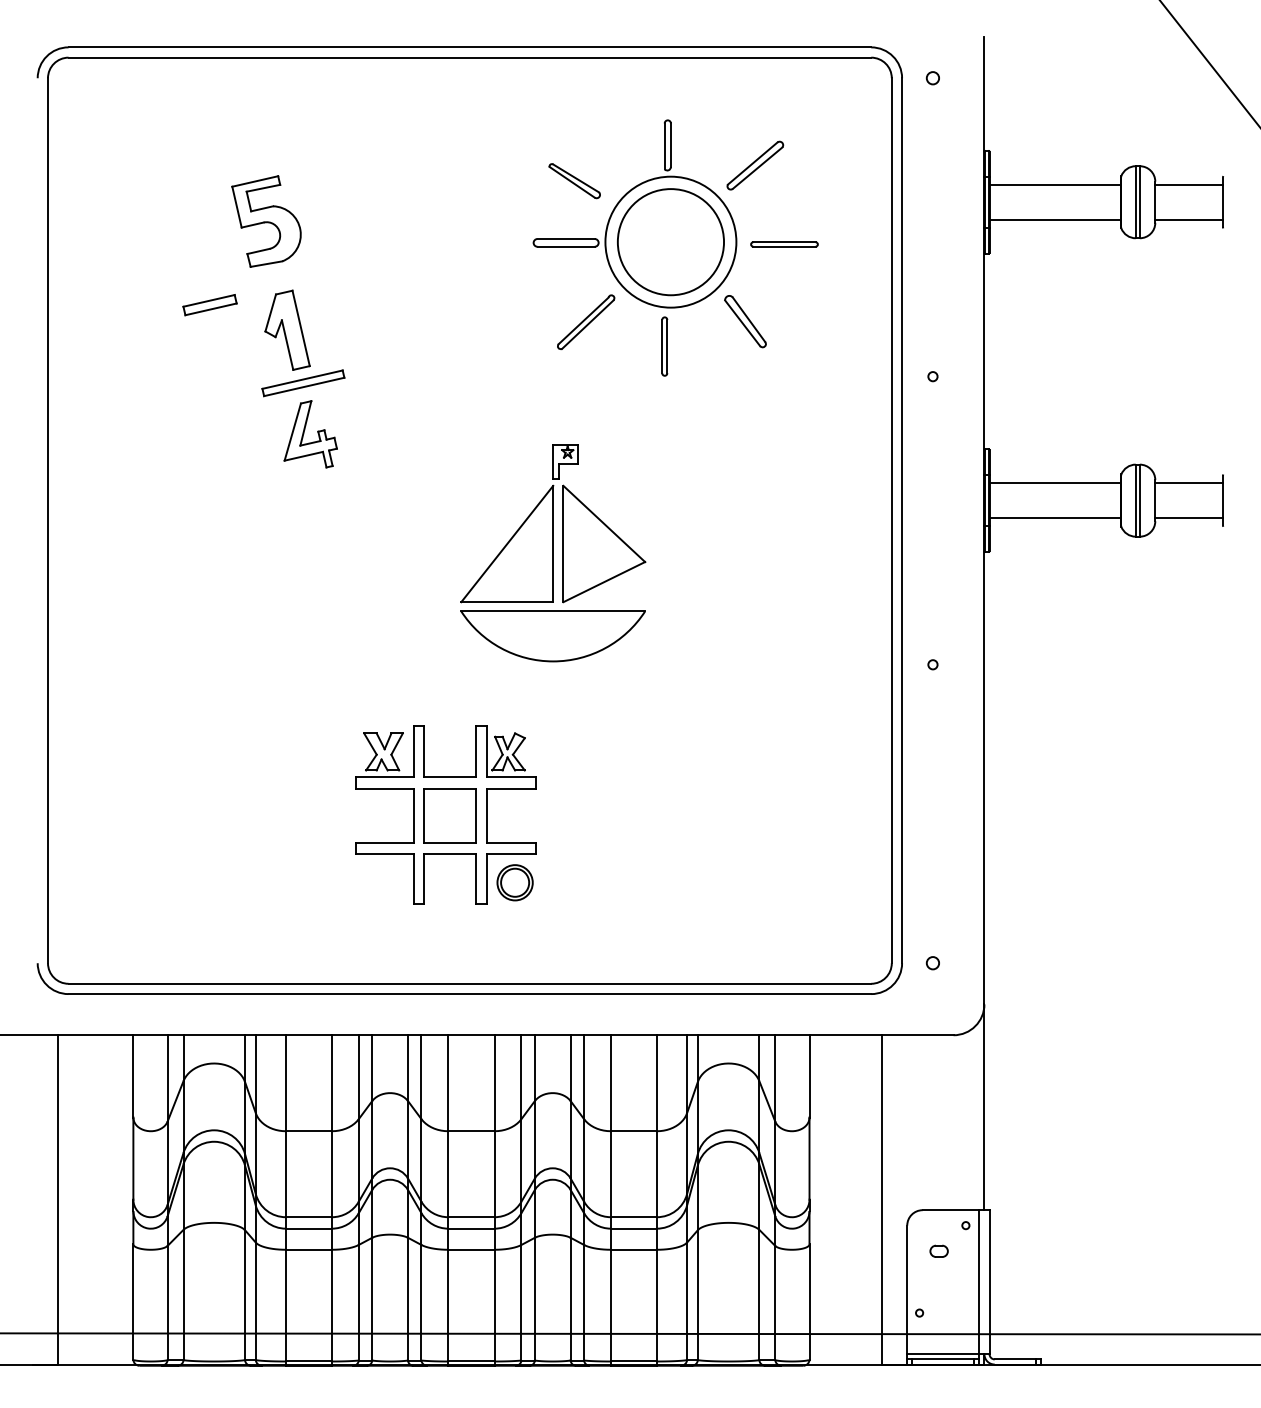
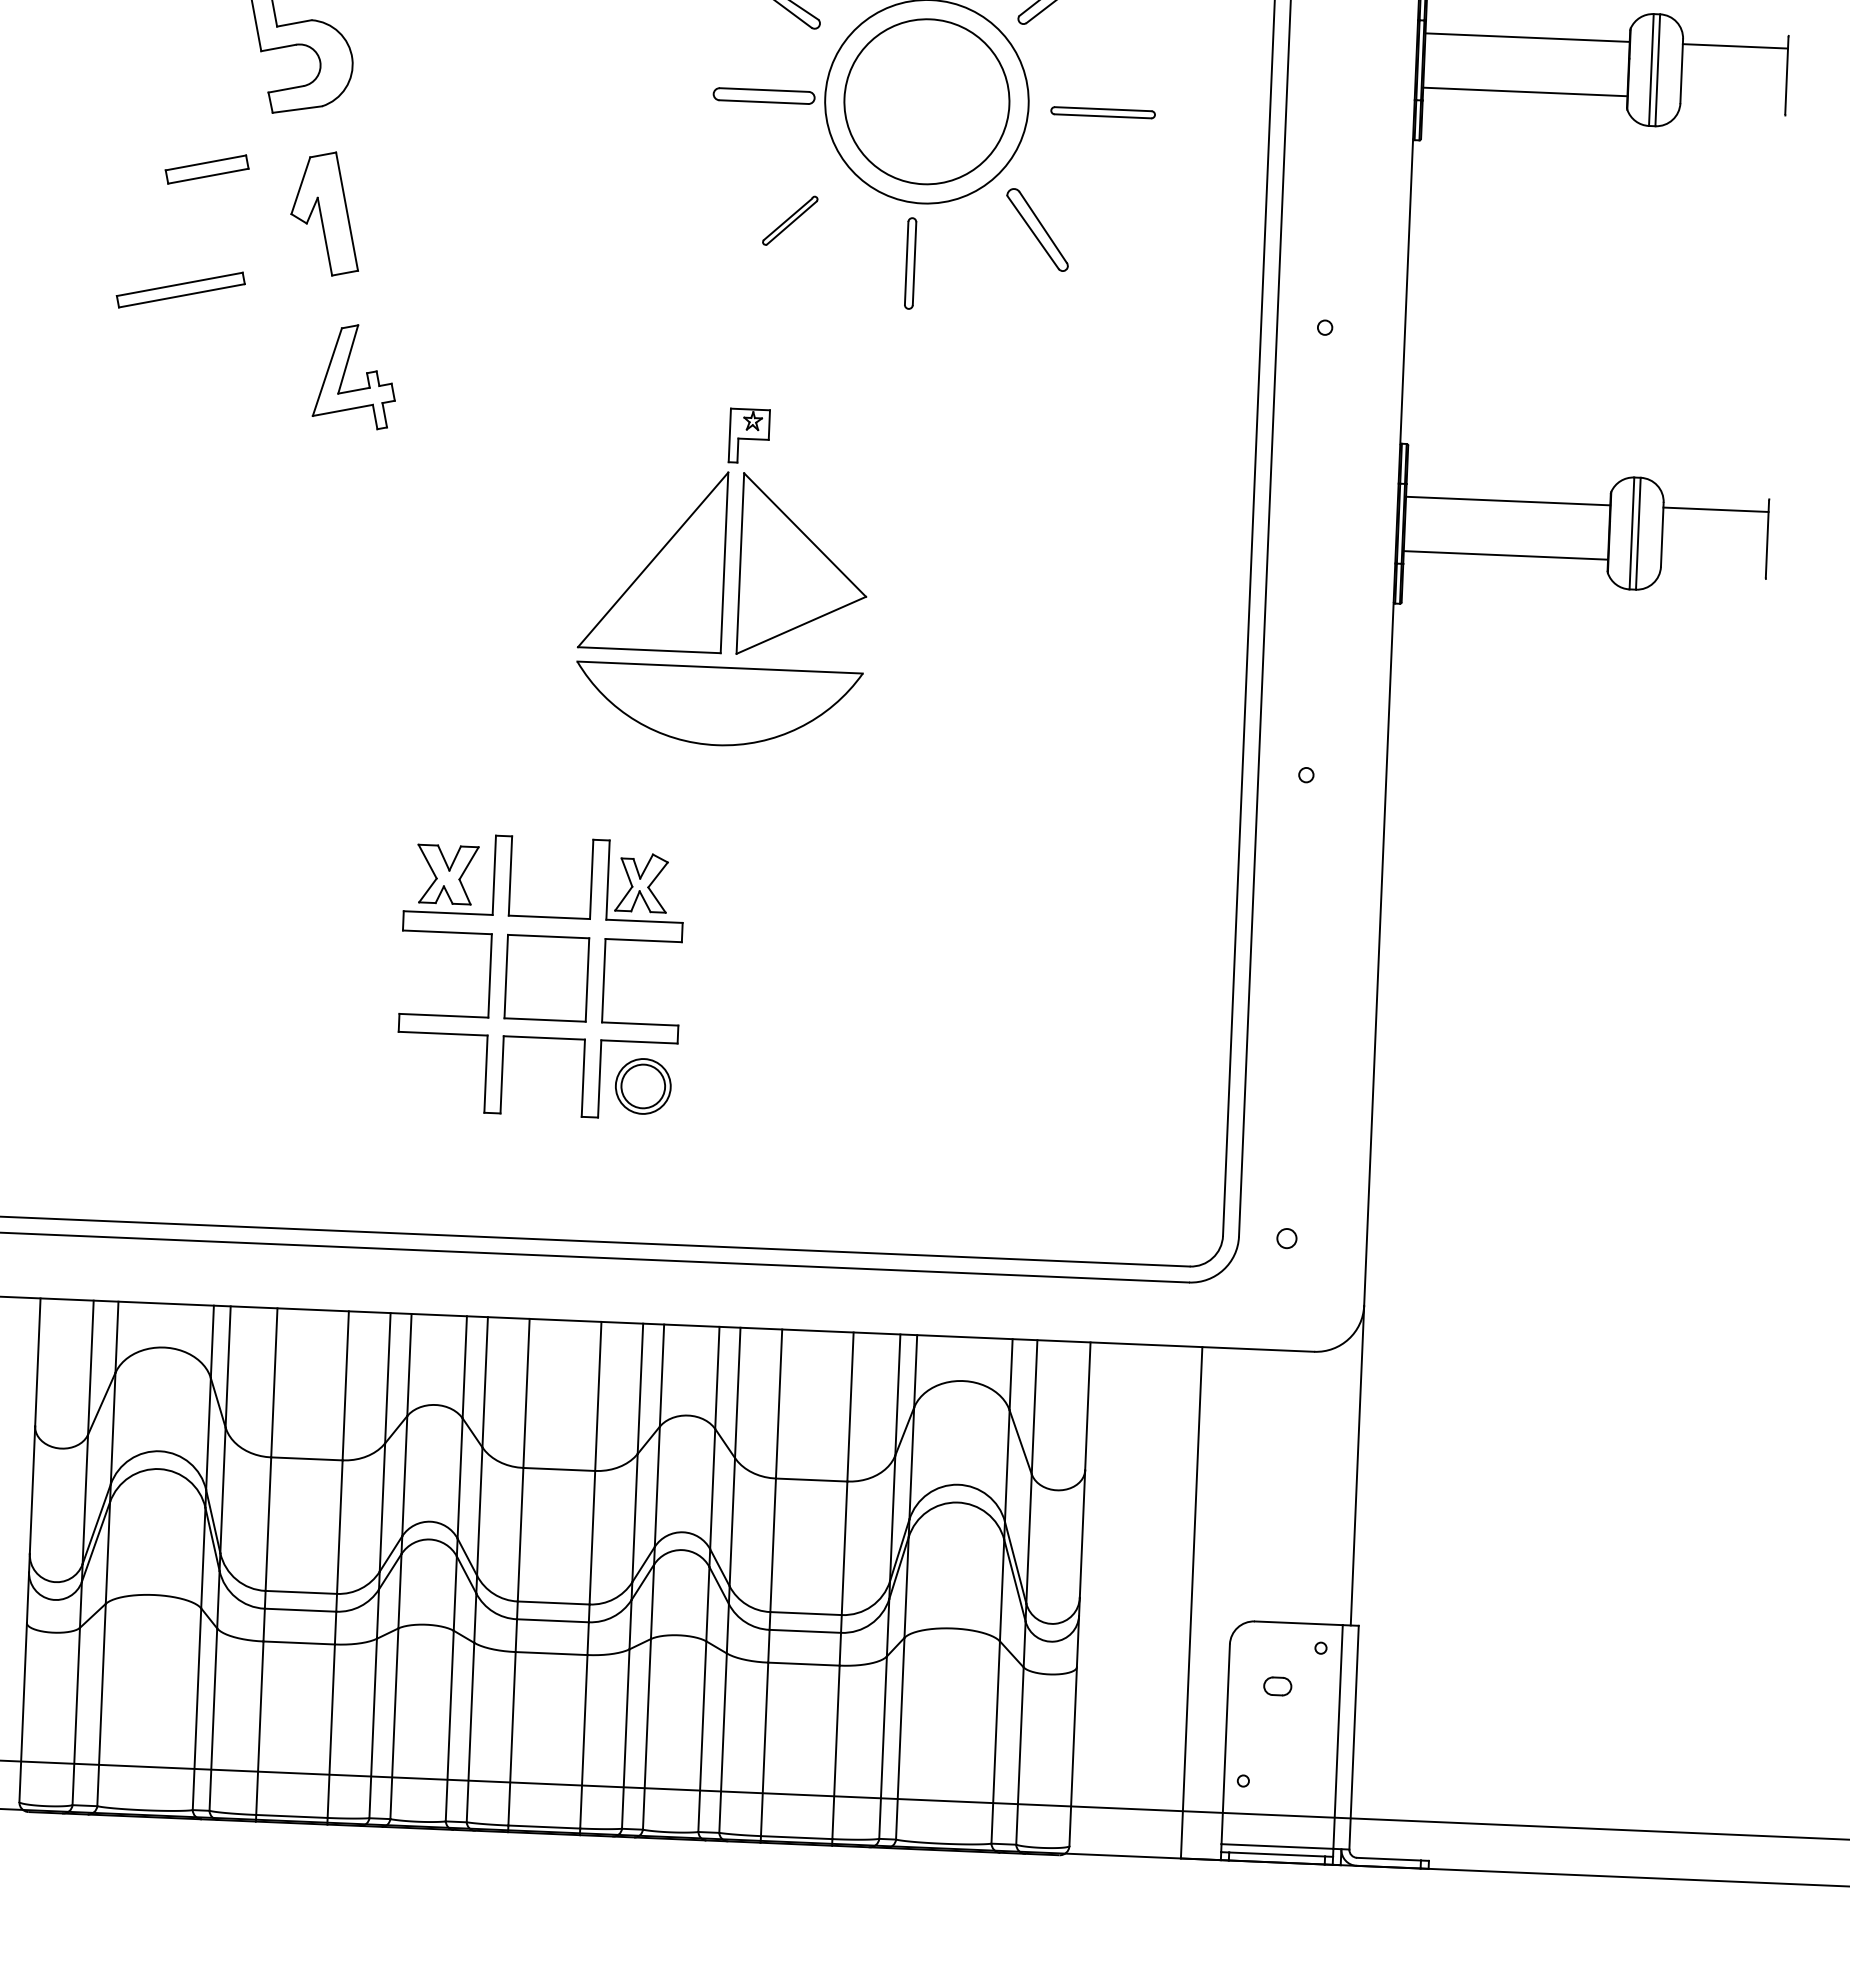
line: (1189, 219) -> (1733, 100), removed
part: (586, 322) -> (790, 221), size x0.6
part: (303, 383) -> (180, 290), moved
line: (1189, 518) -> (1714, 564), removed

